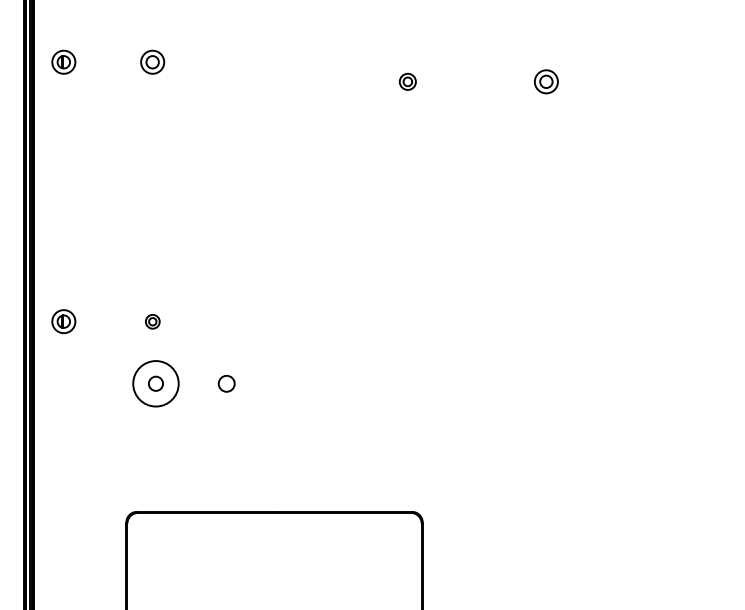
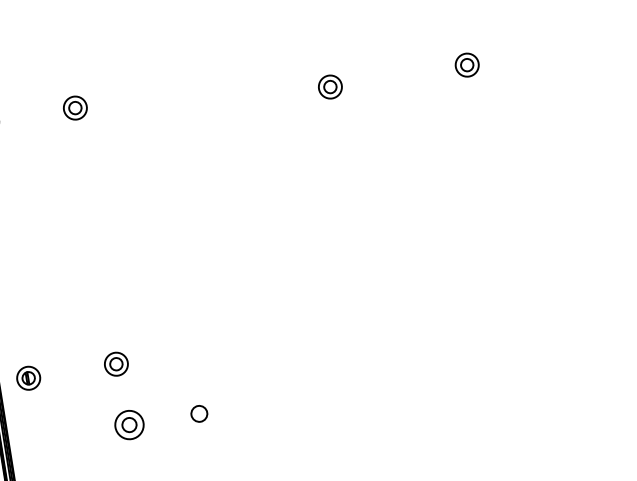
part: (407, 81) -> (330, 86), size x1.43
part: (152, 321) -> (116, 364), size x1.67
circle: (155, 383) -> (128, 424), size x0.62

